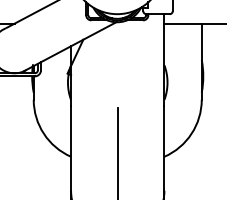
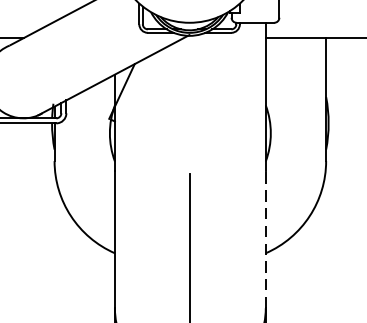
line: (164, 147) -> (265, 238), solid -> dashed

